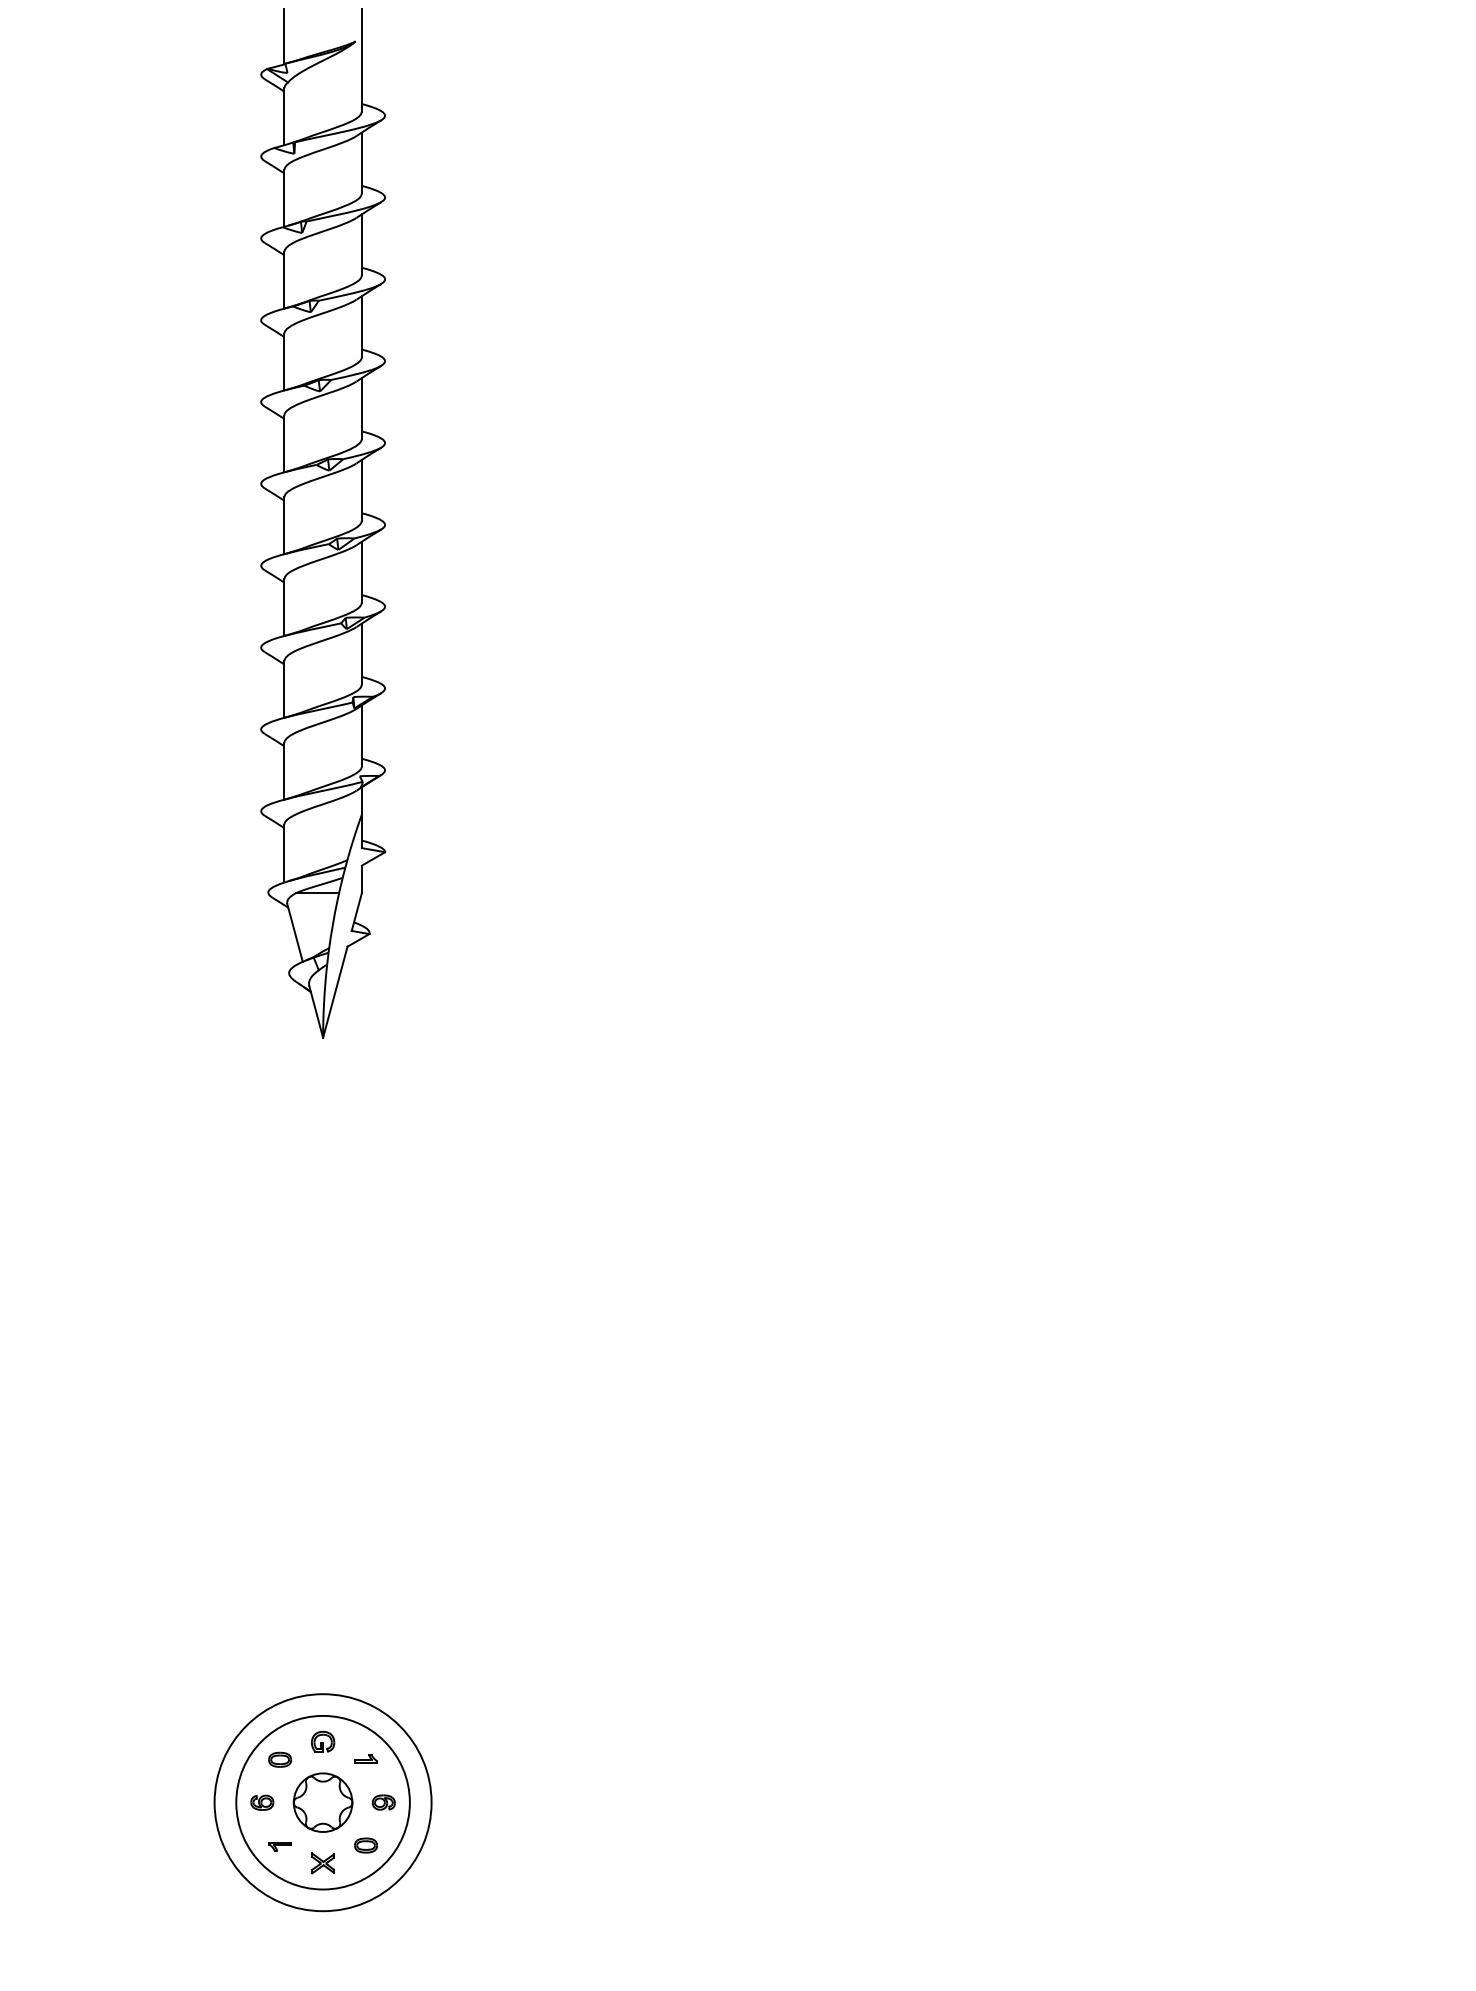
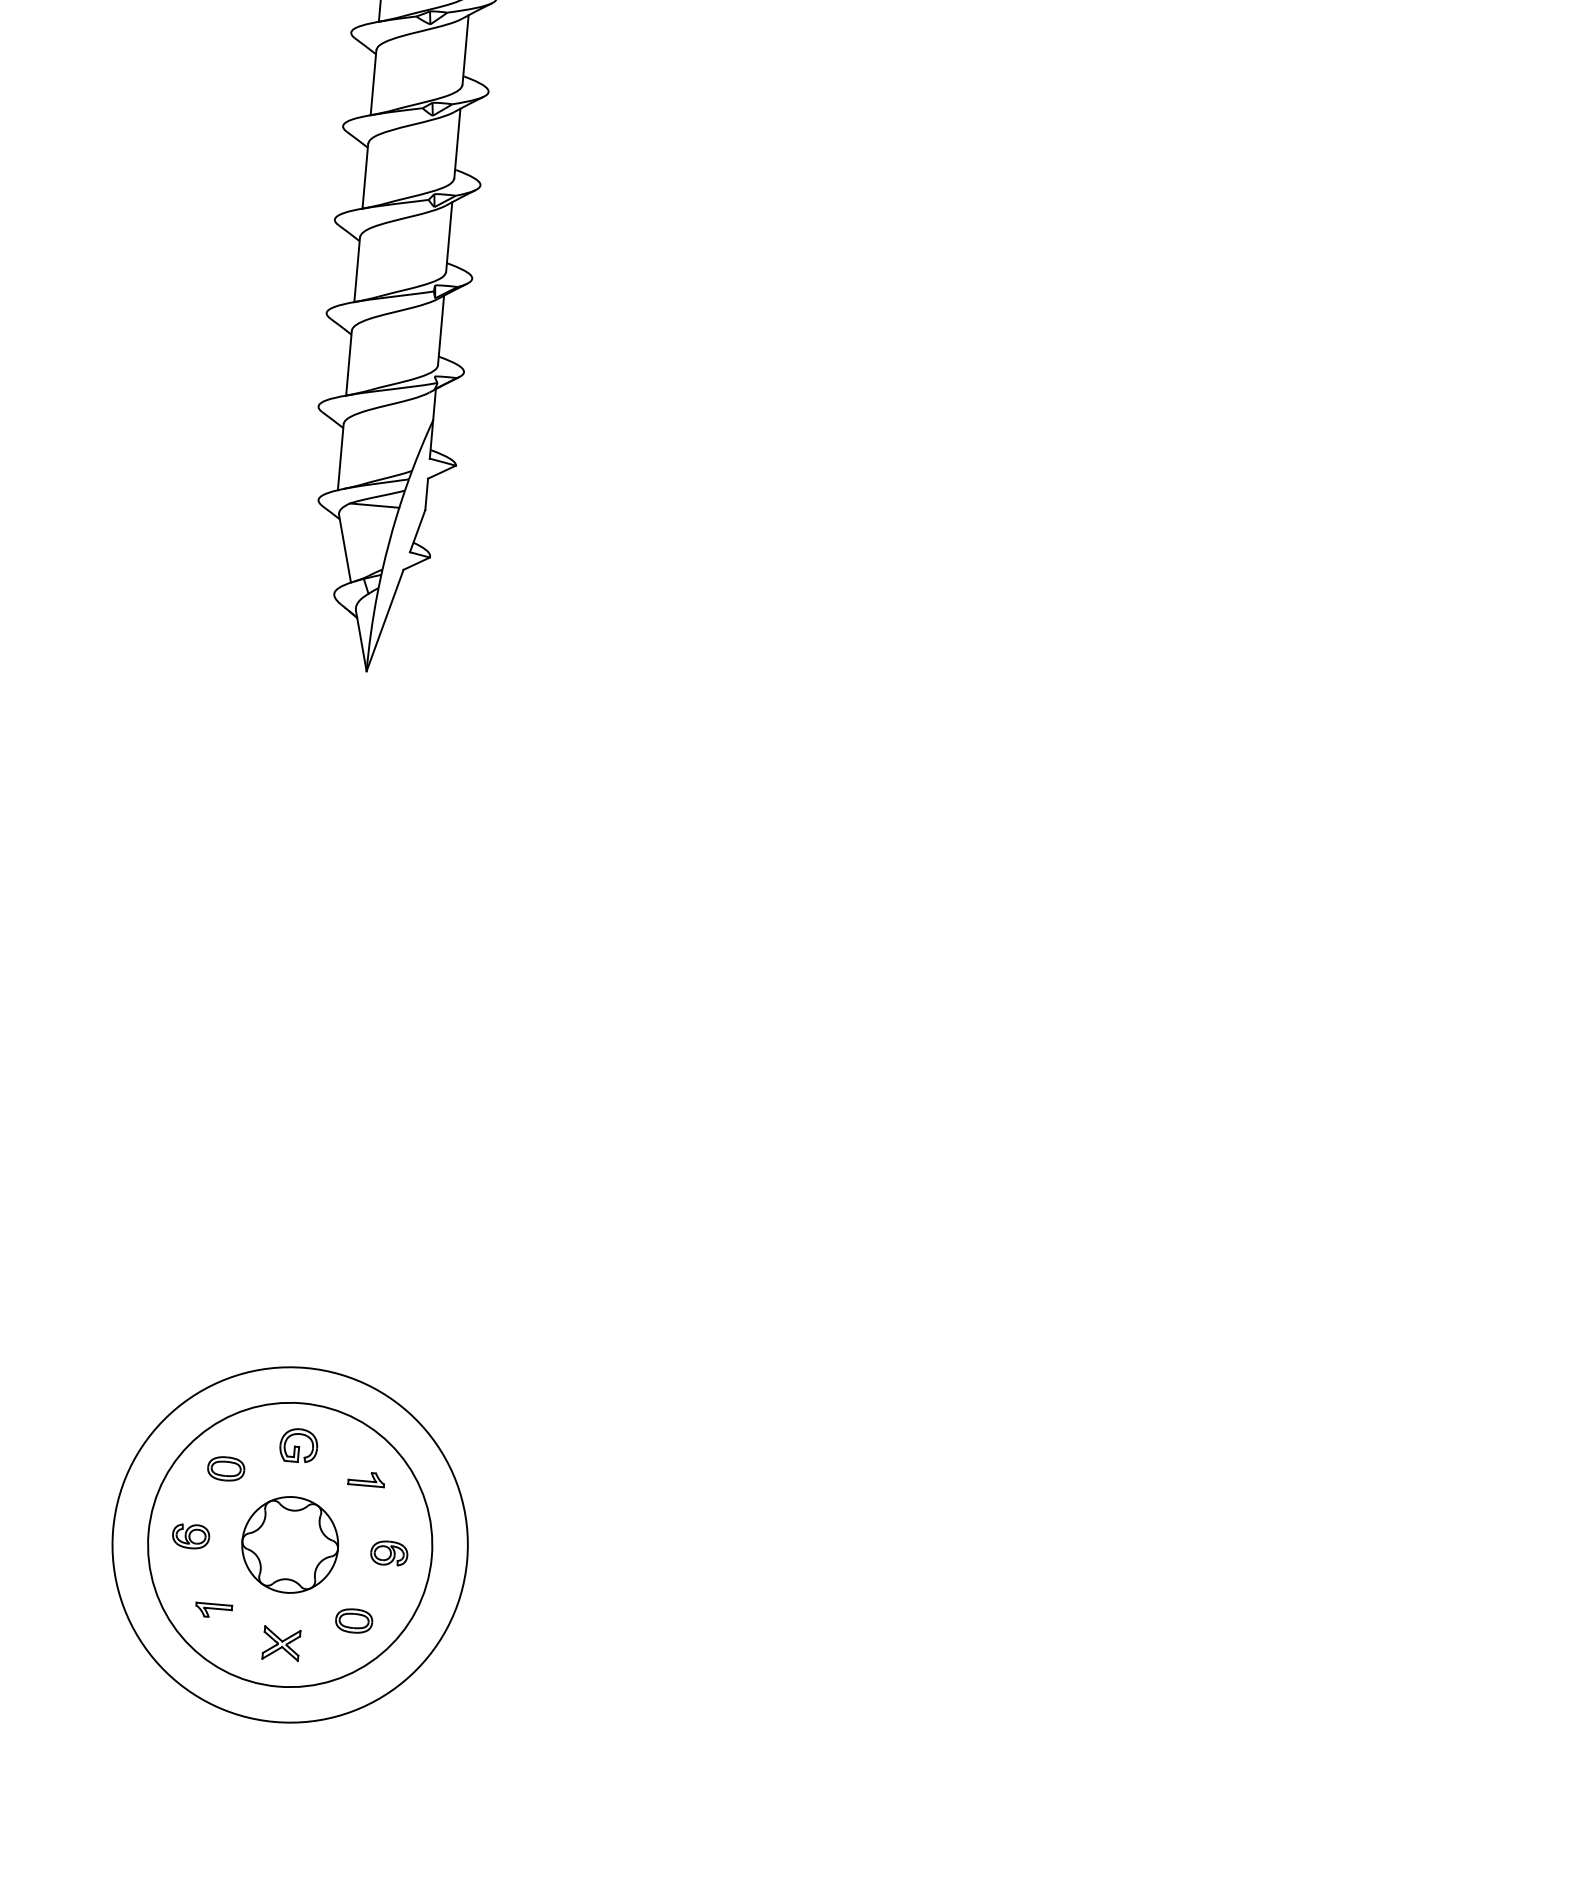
part: (322, 1802) -> (289, 1544), size x1.43

